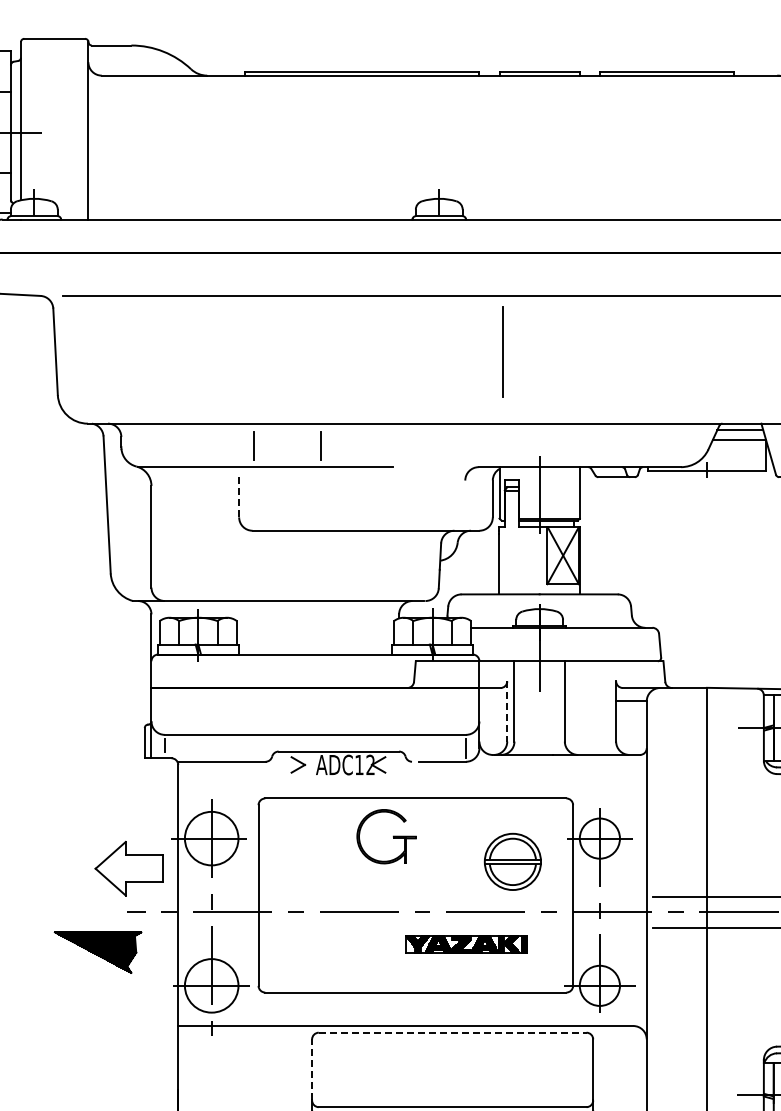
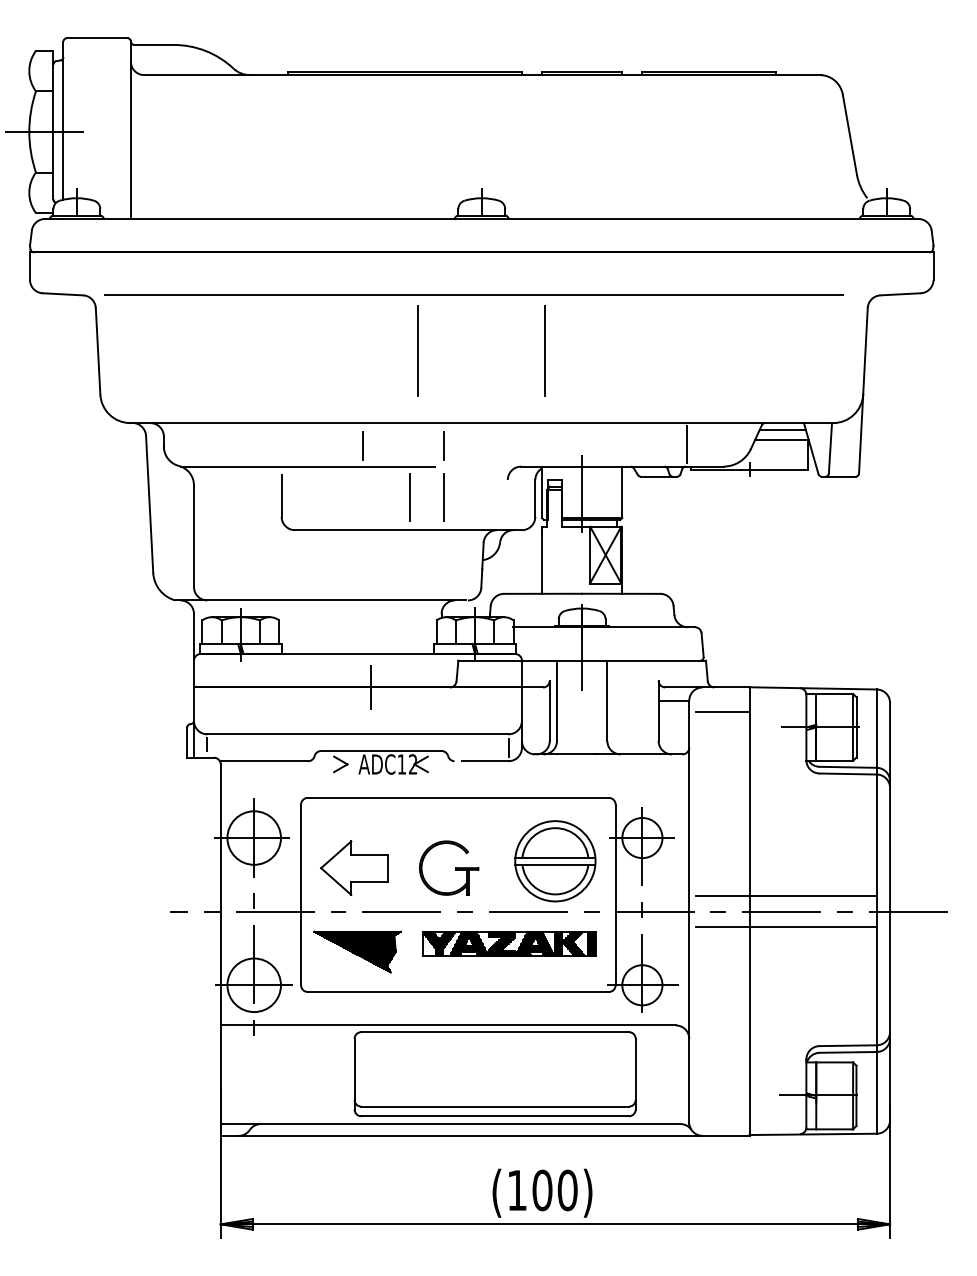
line: (375, 351) -> (418, 350), added
line: (644, 445) -> (687, 444), added
line: (253, 446) -> (443, 445), moved
line: (238, 496) -> (281, 495), dashed -> solid
line: (367, 497) -> (410, 496), added
line: (400, 498) -> (443, 497), added
line: (328, 688) -> (371, 687), added
line: (506, 712) -> (549, 711), dashed -> solid
line: (679, 713) -> (722, 712), added
part: (386, 836) -> (449, 867), moved
part: (512, 862) -> (555, 861), size x1.43
part: (128, 868) -> (354, 867), moved
part: (466, 944) -> (509, 943), size x1.43
part: (97, 952) -> (357, 951), moved
line: (452, 1033) -> (495, 1032), dashed -> solid
line: (311, 1070) -> (354, 1069), dashed -> solid

